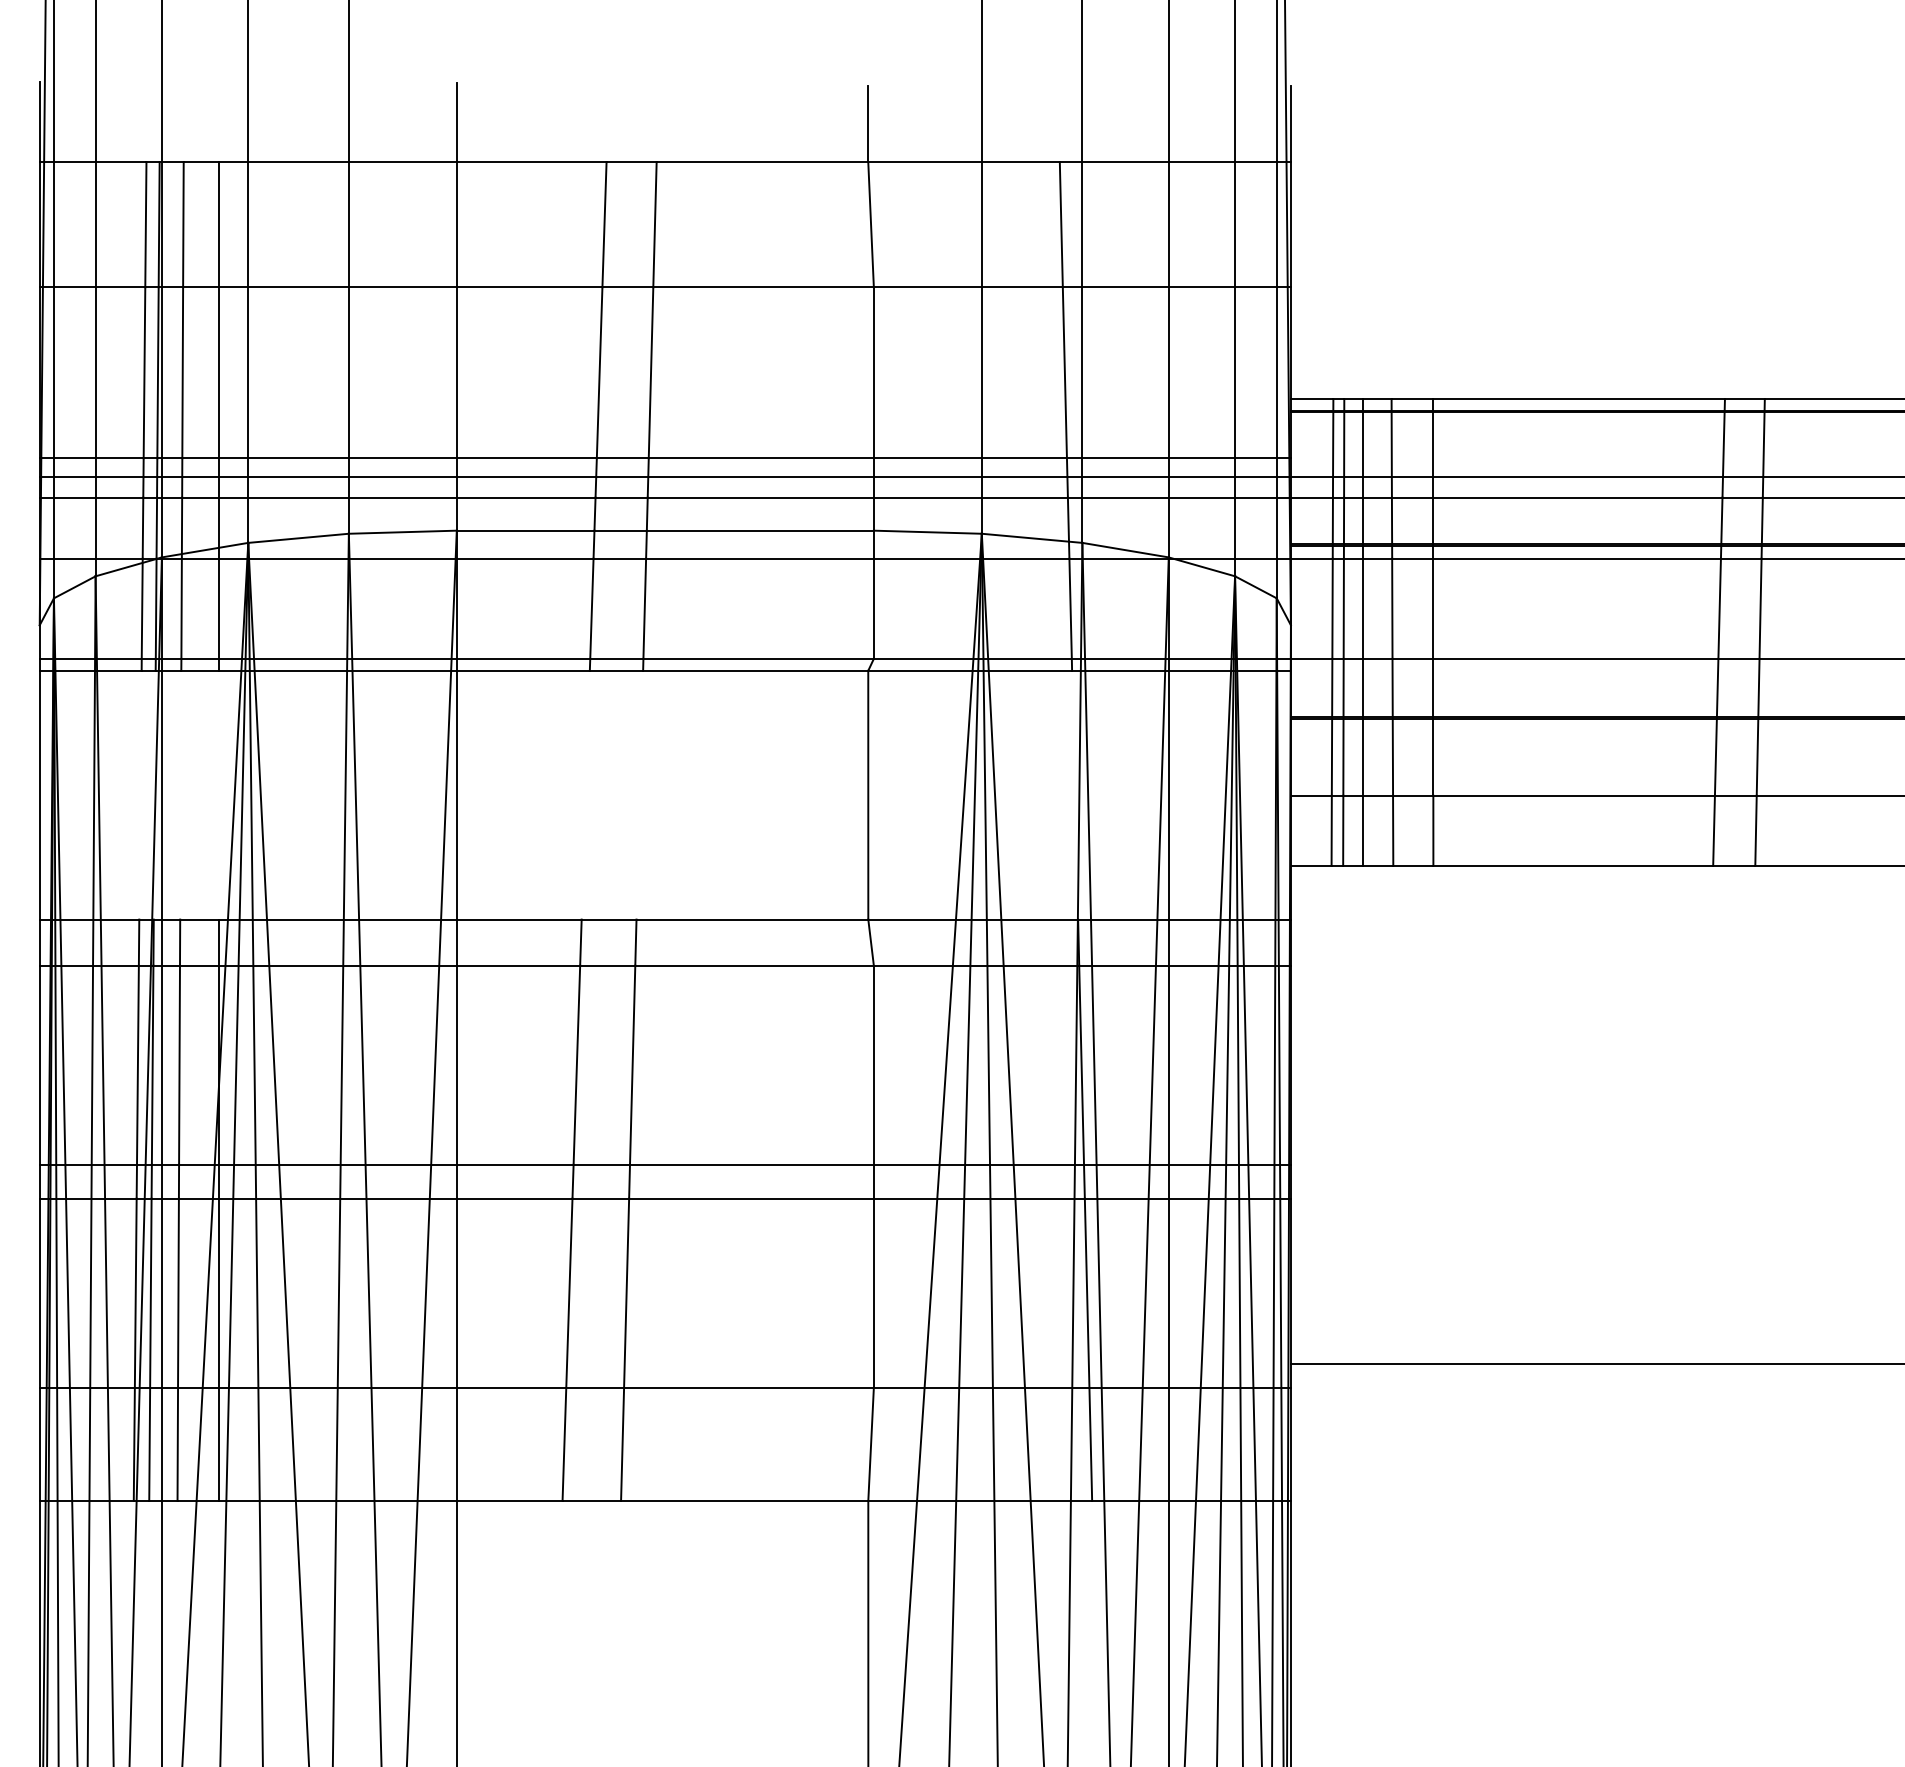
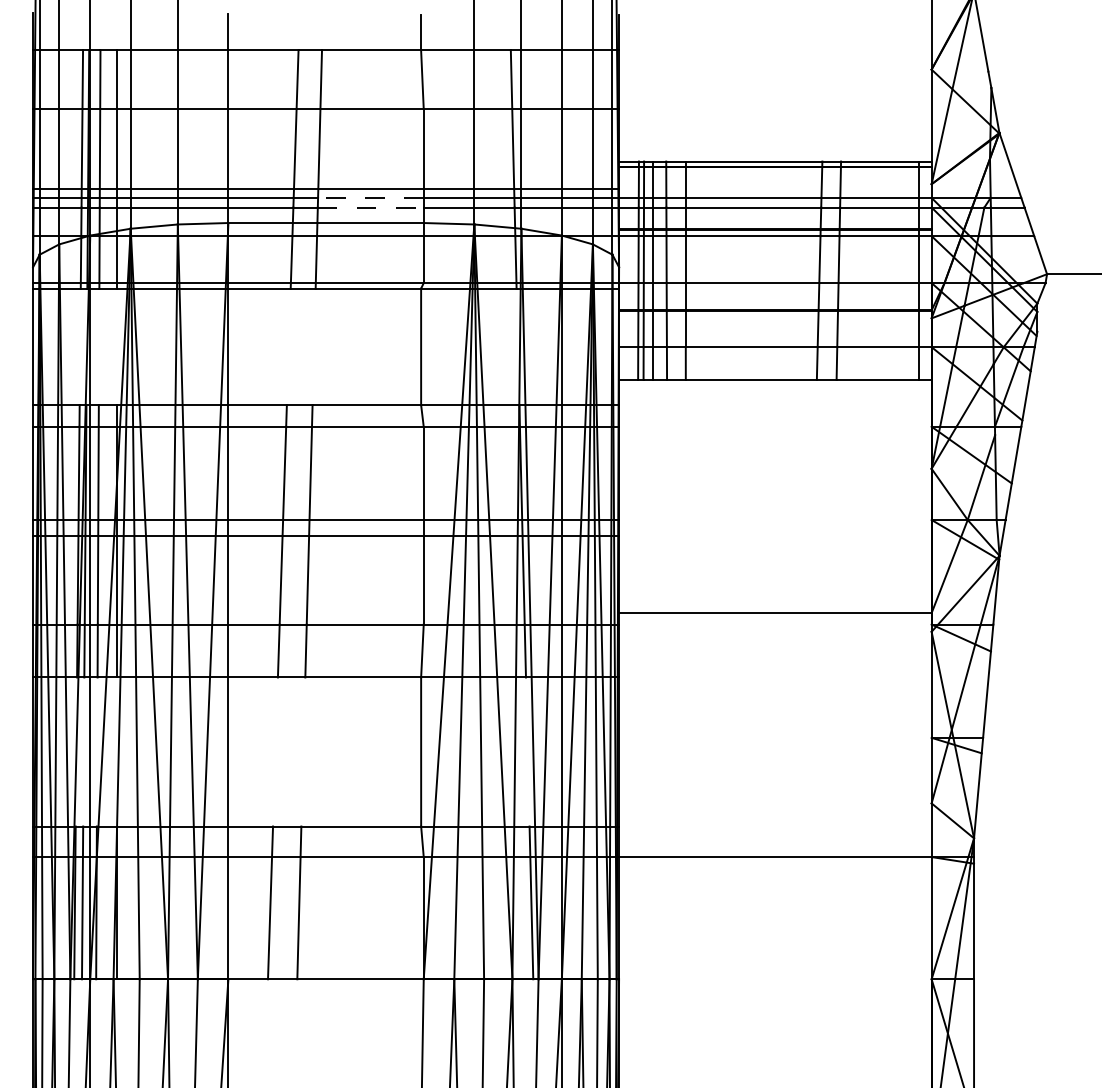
line: (760, 476) -> (370, 197), solid -> dashed
line: (760, 497) -> (370, 207), solid -> dashed

